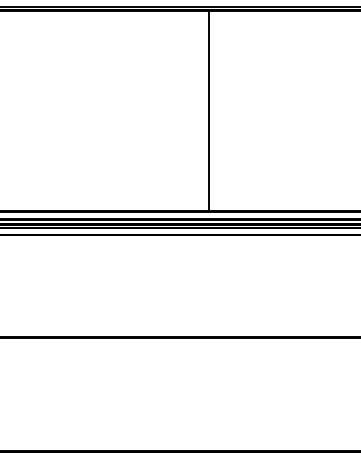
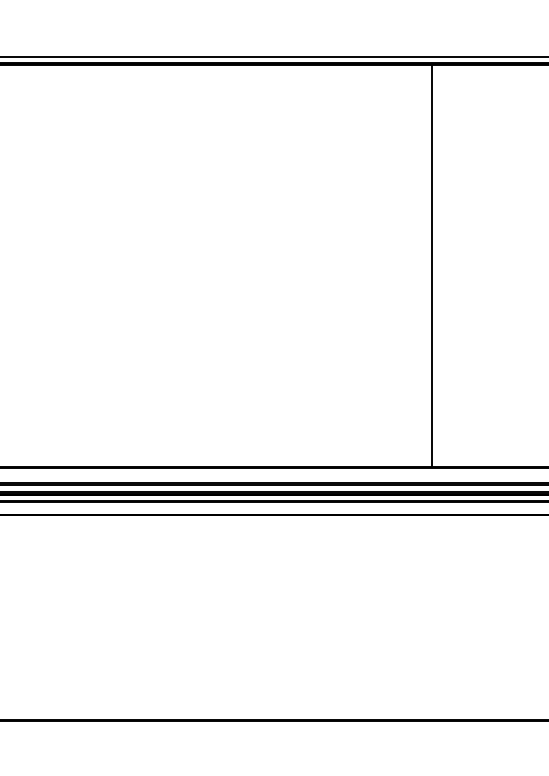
line: (209, 110) -> (432, 264), moved

